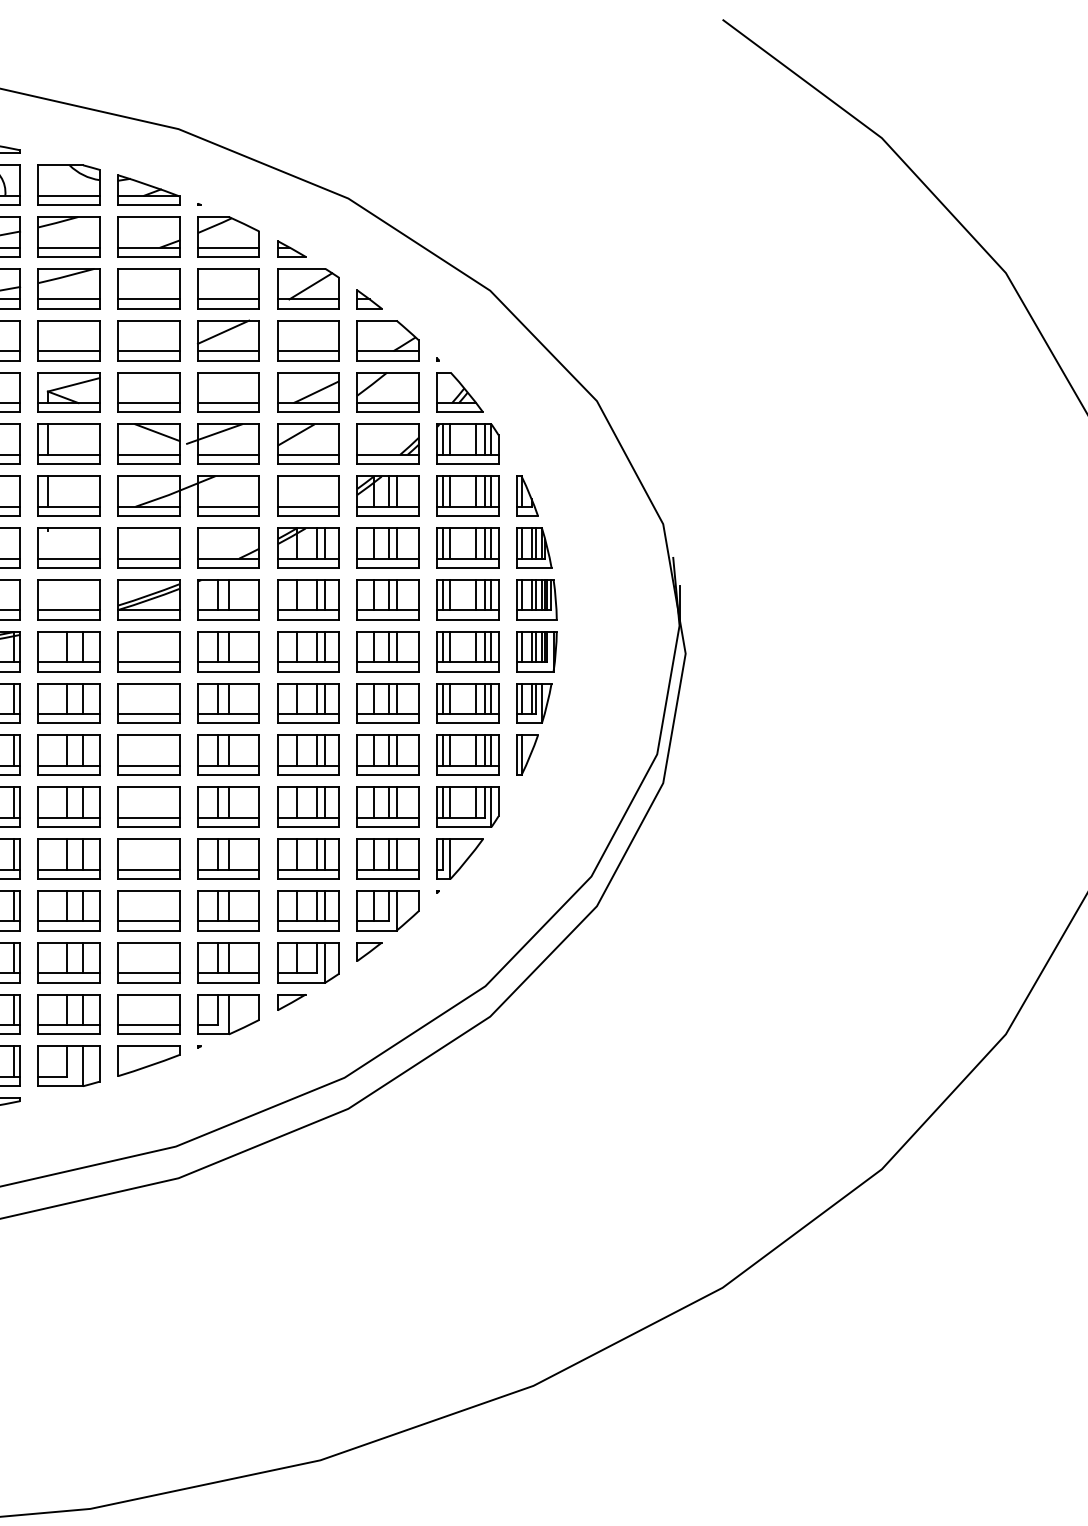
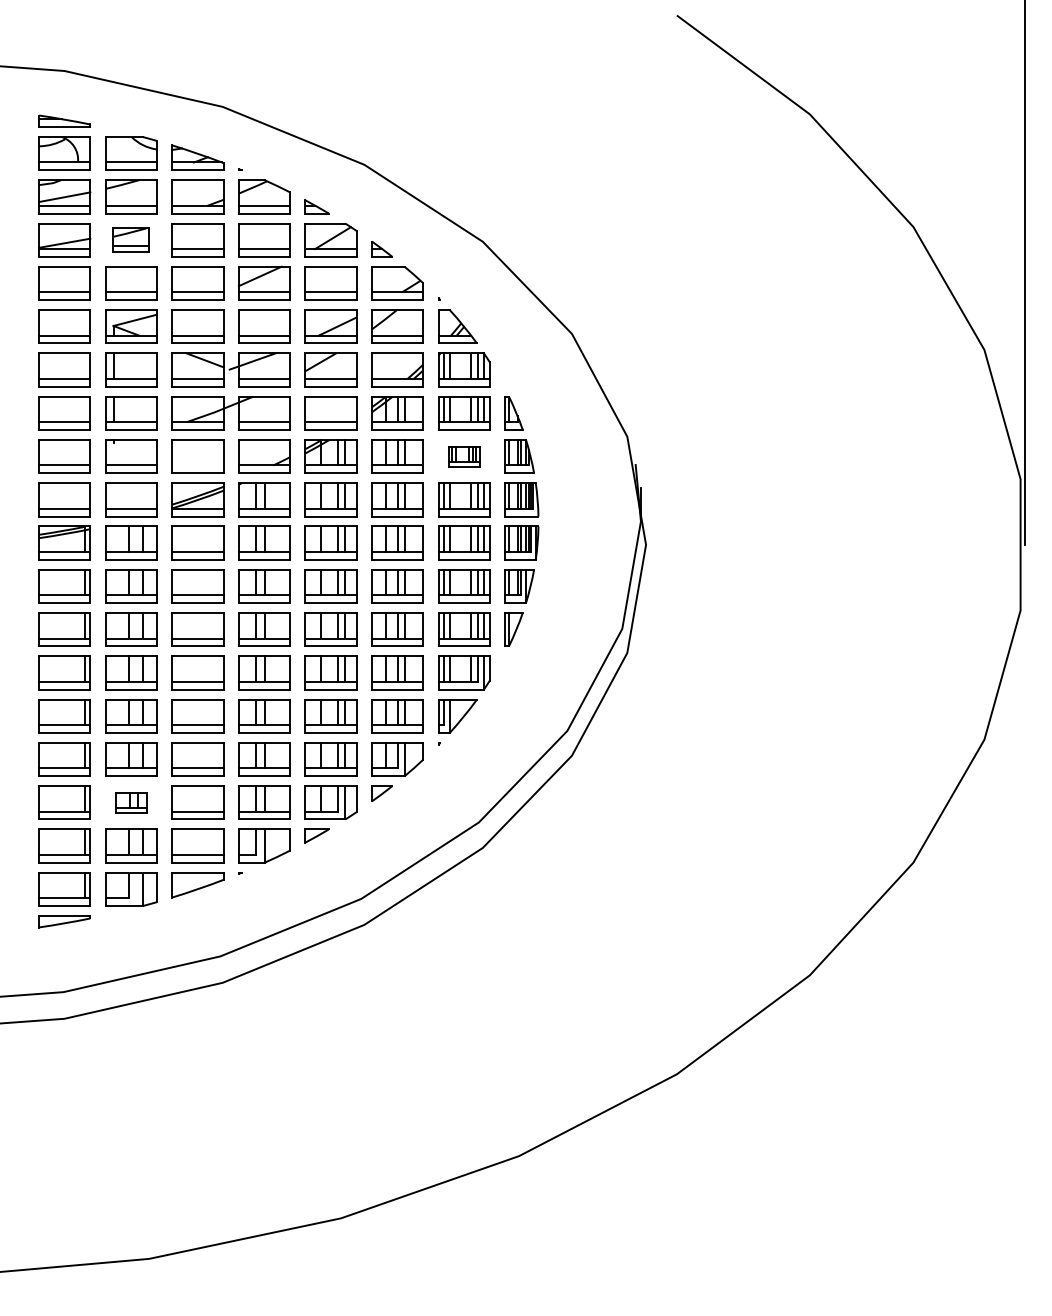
part: (69, 287) -> (131, 239), size x0.7
part: (468, 547) -> (464, 456), size x0.6
line: (148, 558) -> (197, 465), removed
part: (69, 962) -> (131, 802), size x0.6

